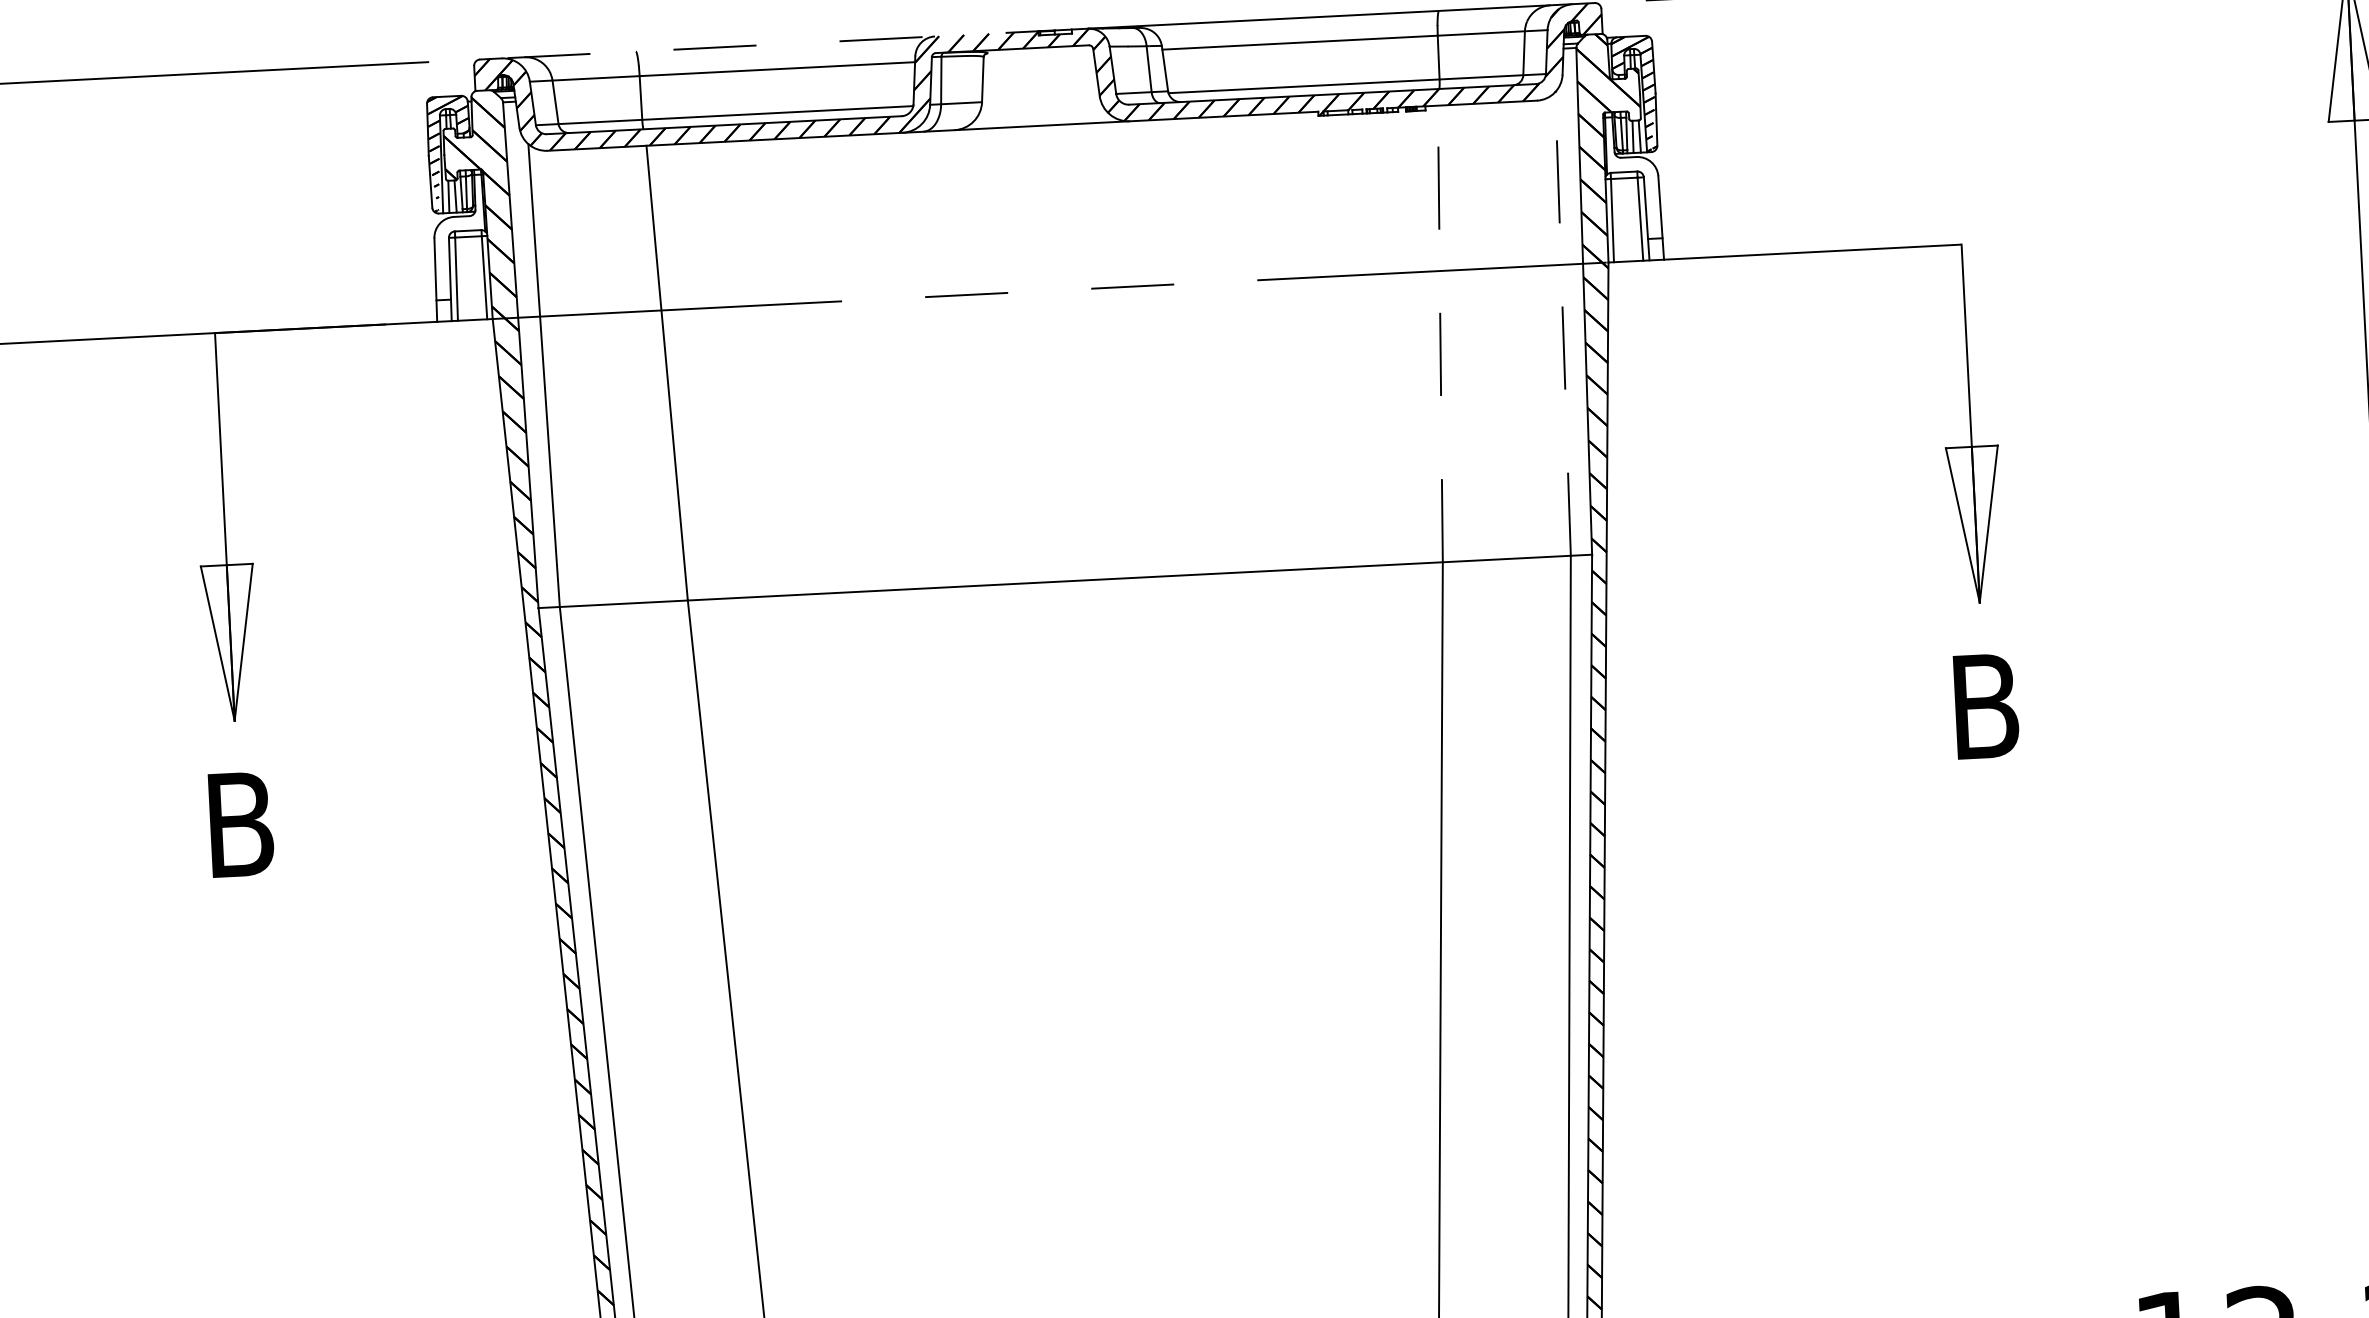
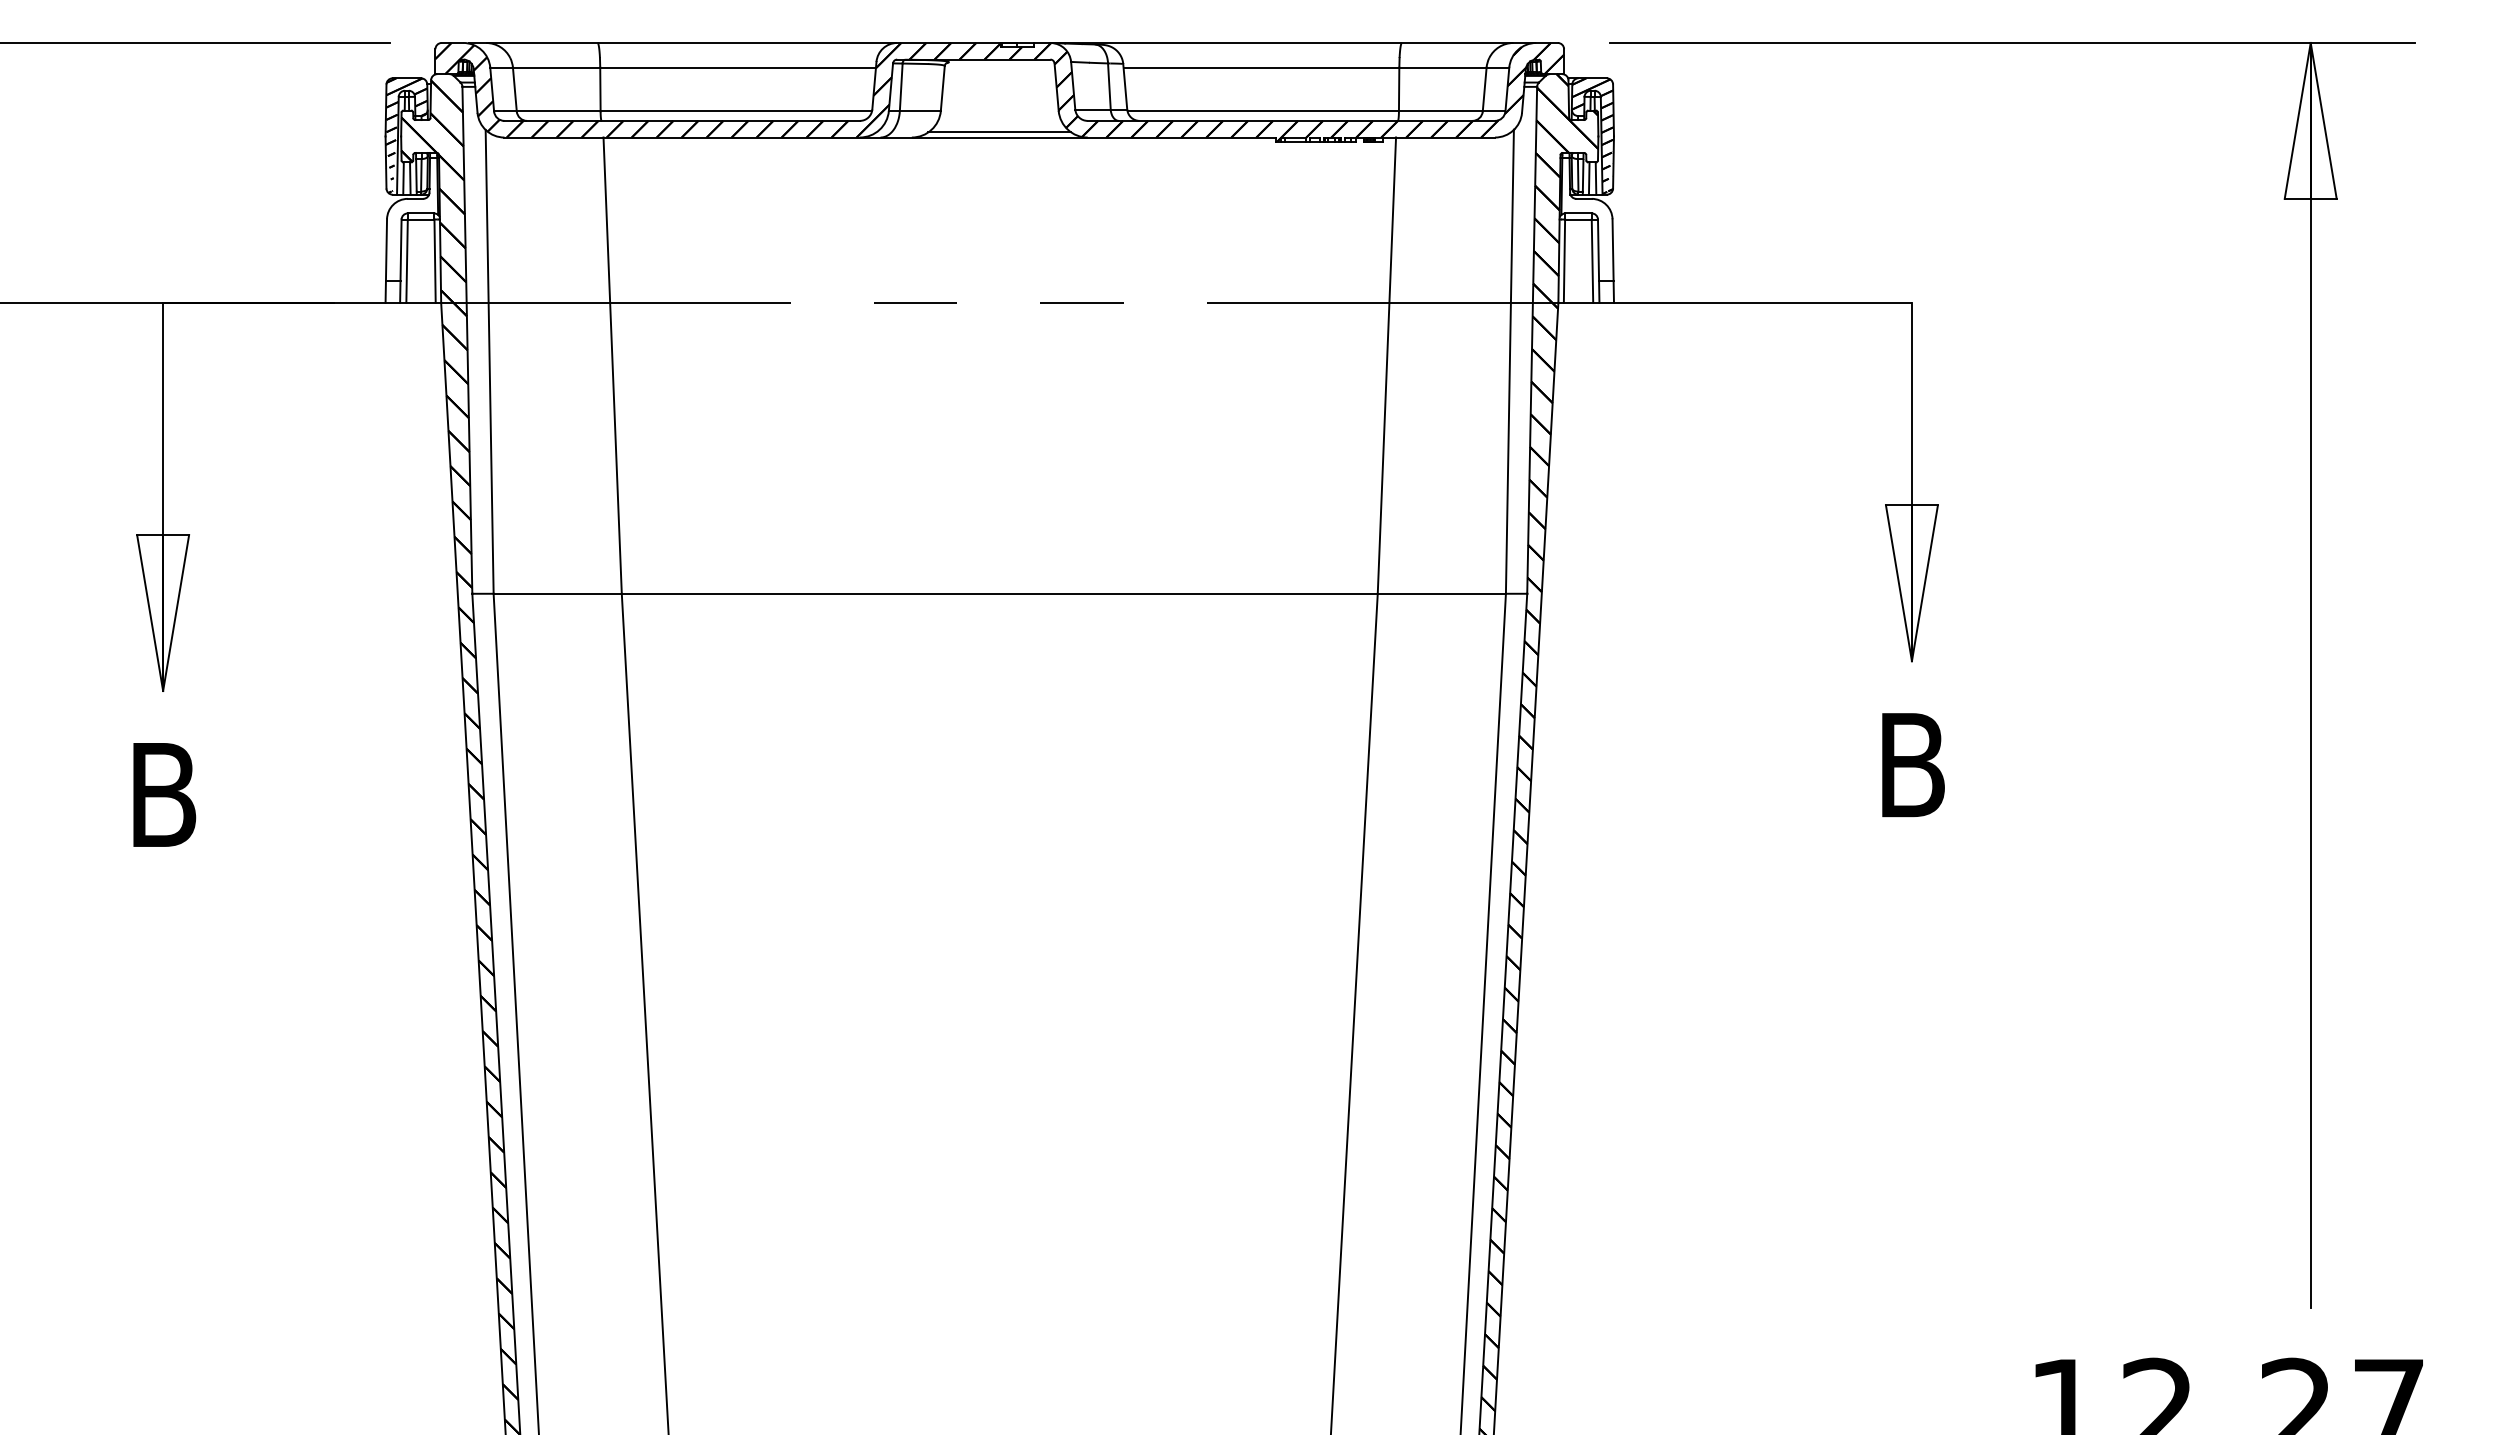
line: (772, 44) -> (734, 42), dashed -> solid
line: (1041, 120) -> (999, 132), added
line: (1562, 323) -> (1509, 361), dashed -> solid
line: (1440, 333) -> (1386, 365), dashed -> solid

